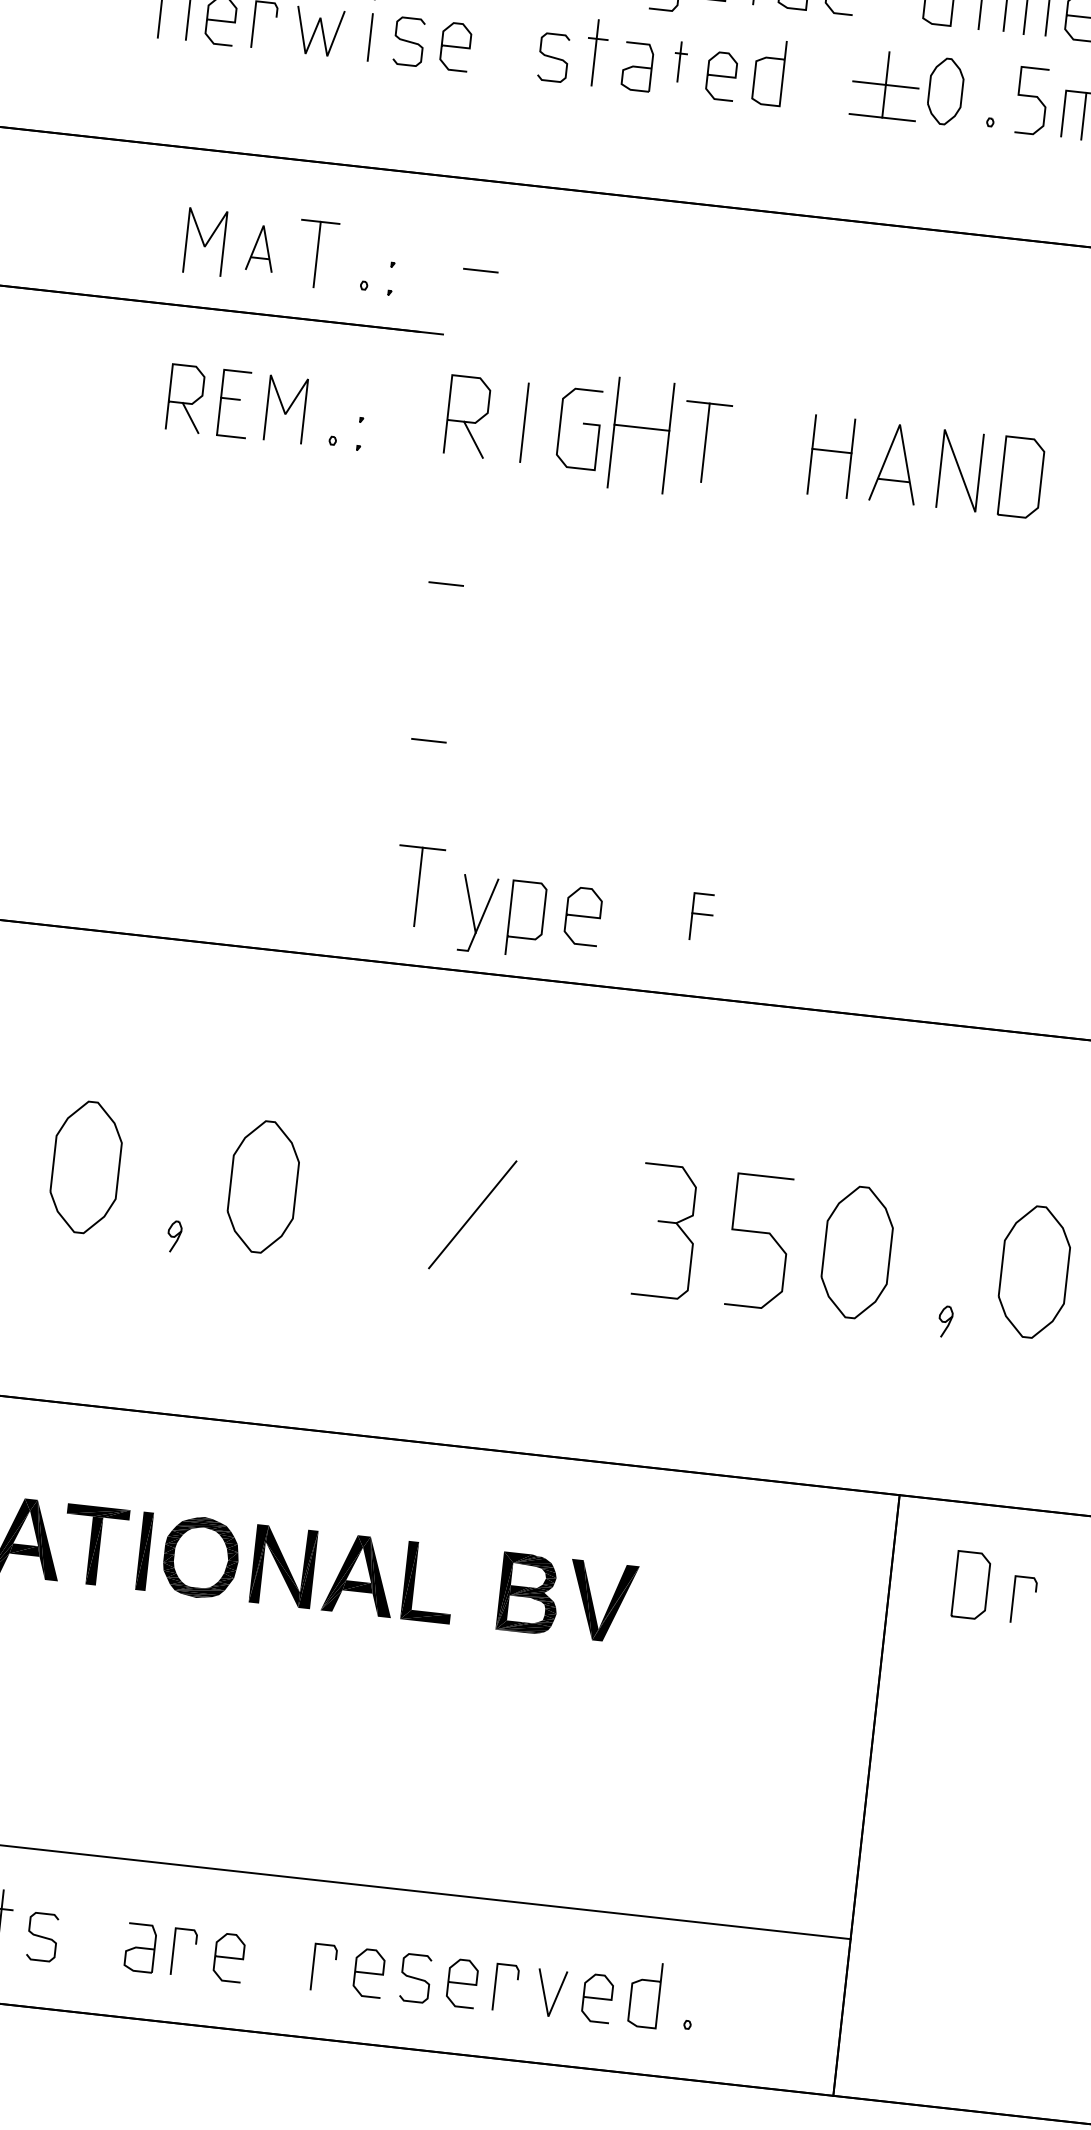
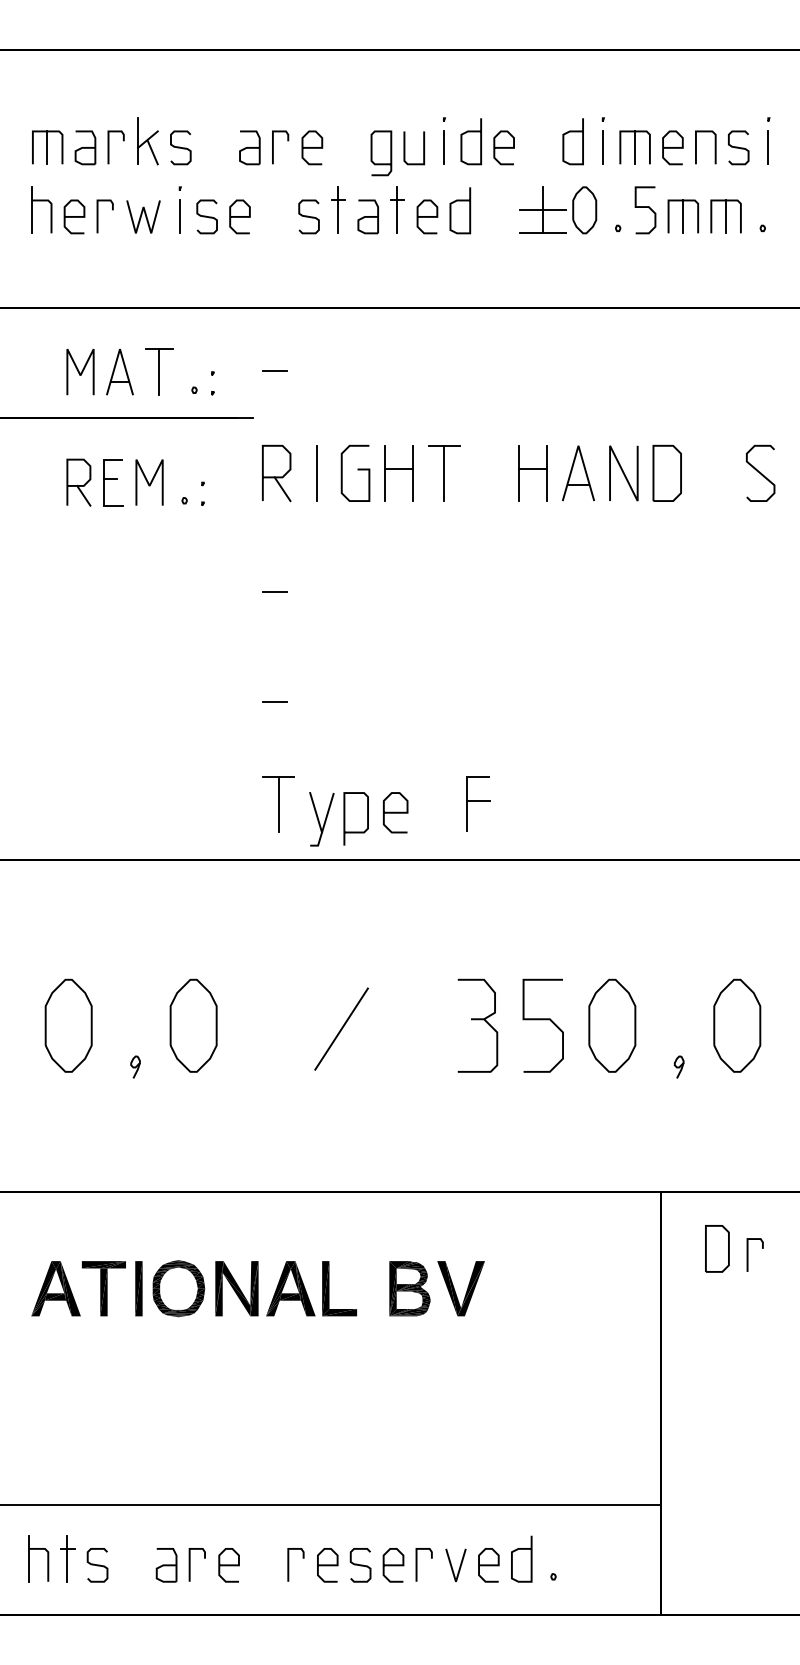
part: (680, 61) -> (397, 209), size x1.67
part: (260, 248) -> (119, 372), size x1.43
part: (640, 435) -> (398, 473), size x0.71
part: (702, 916) -> (478, 803), size x1.67

